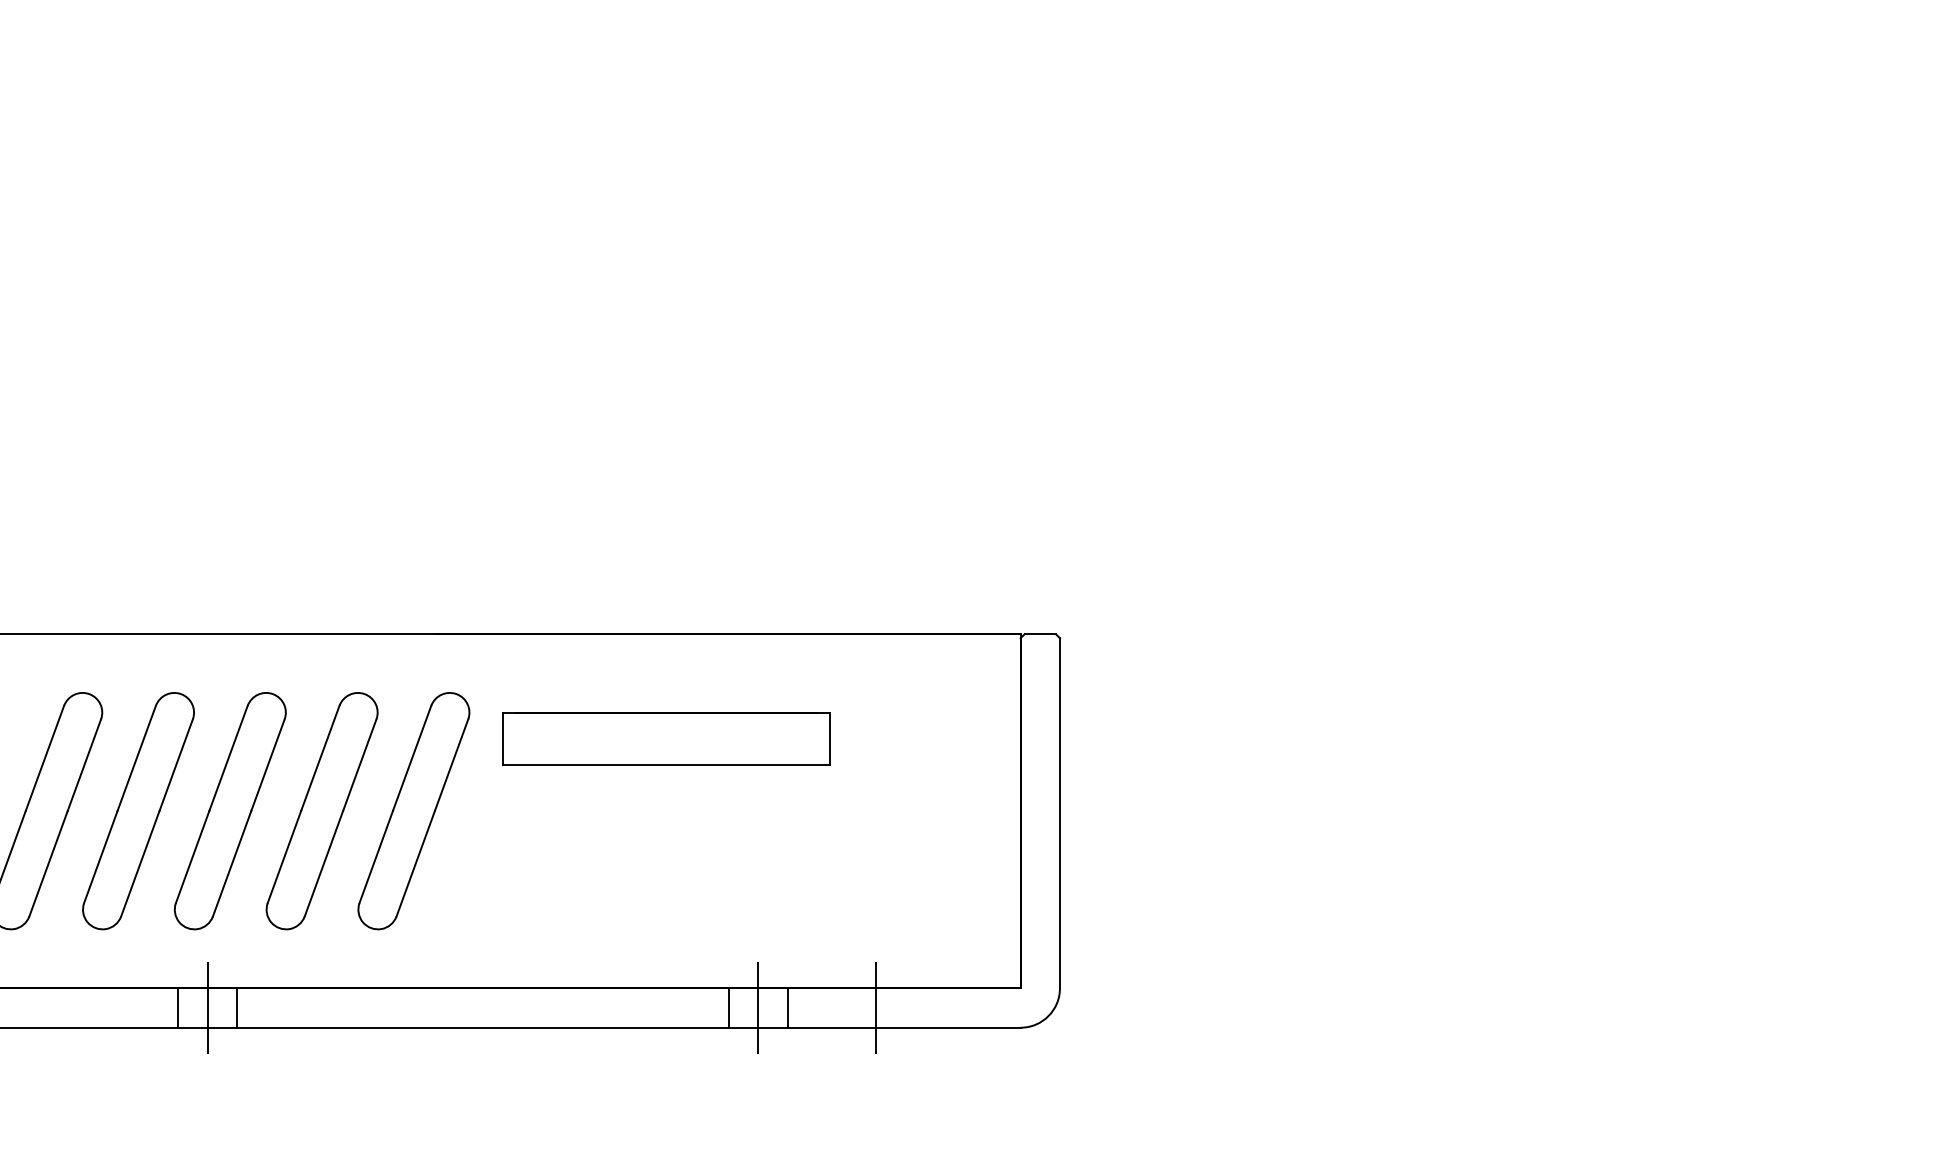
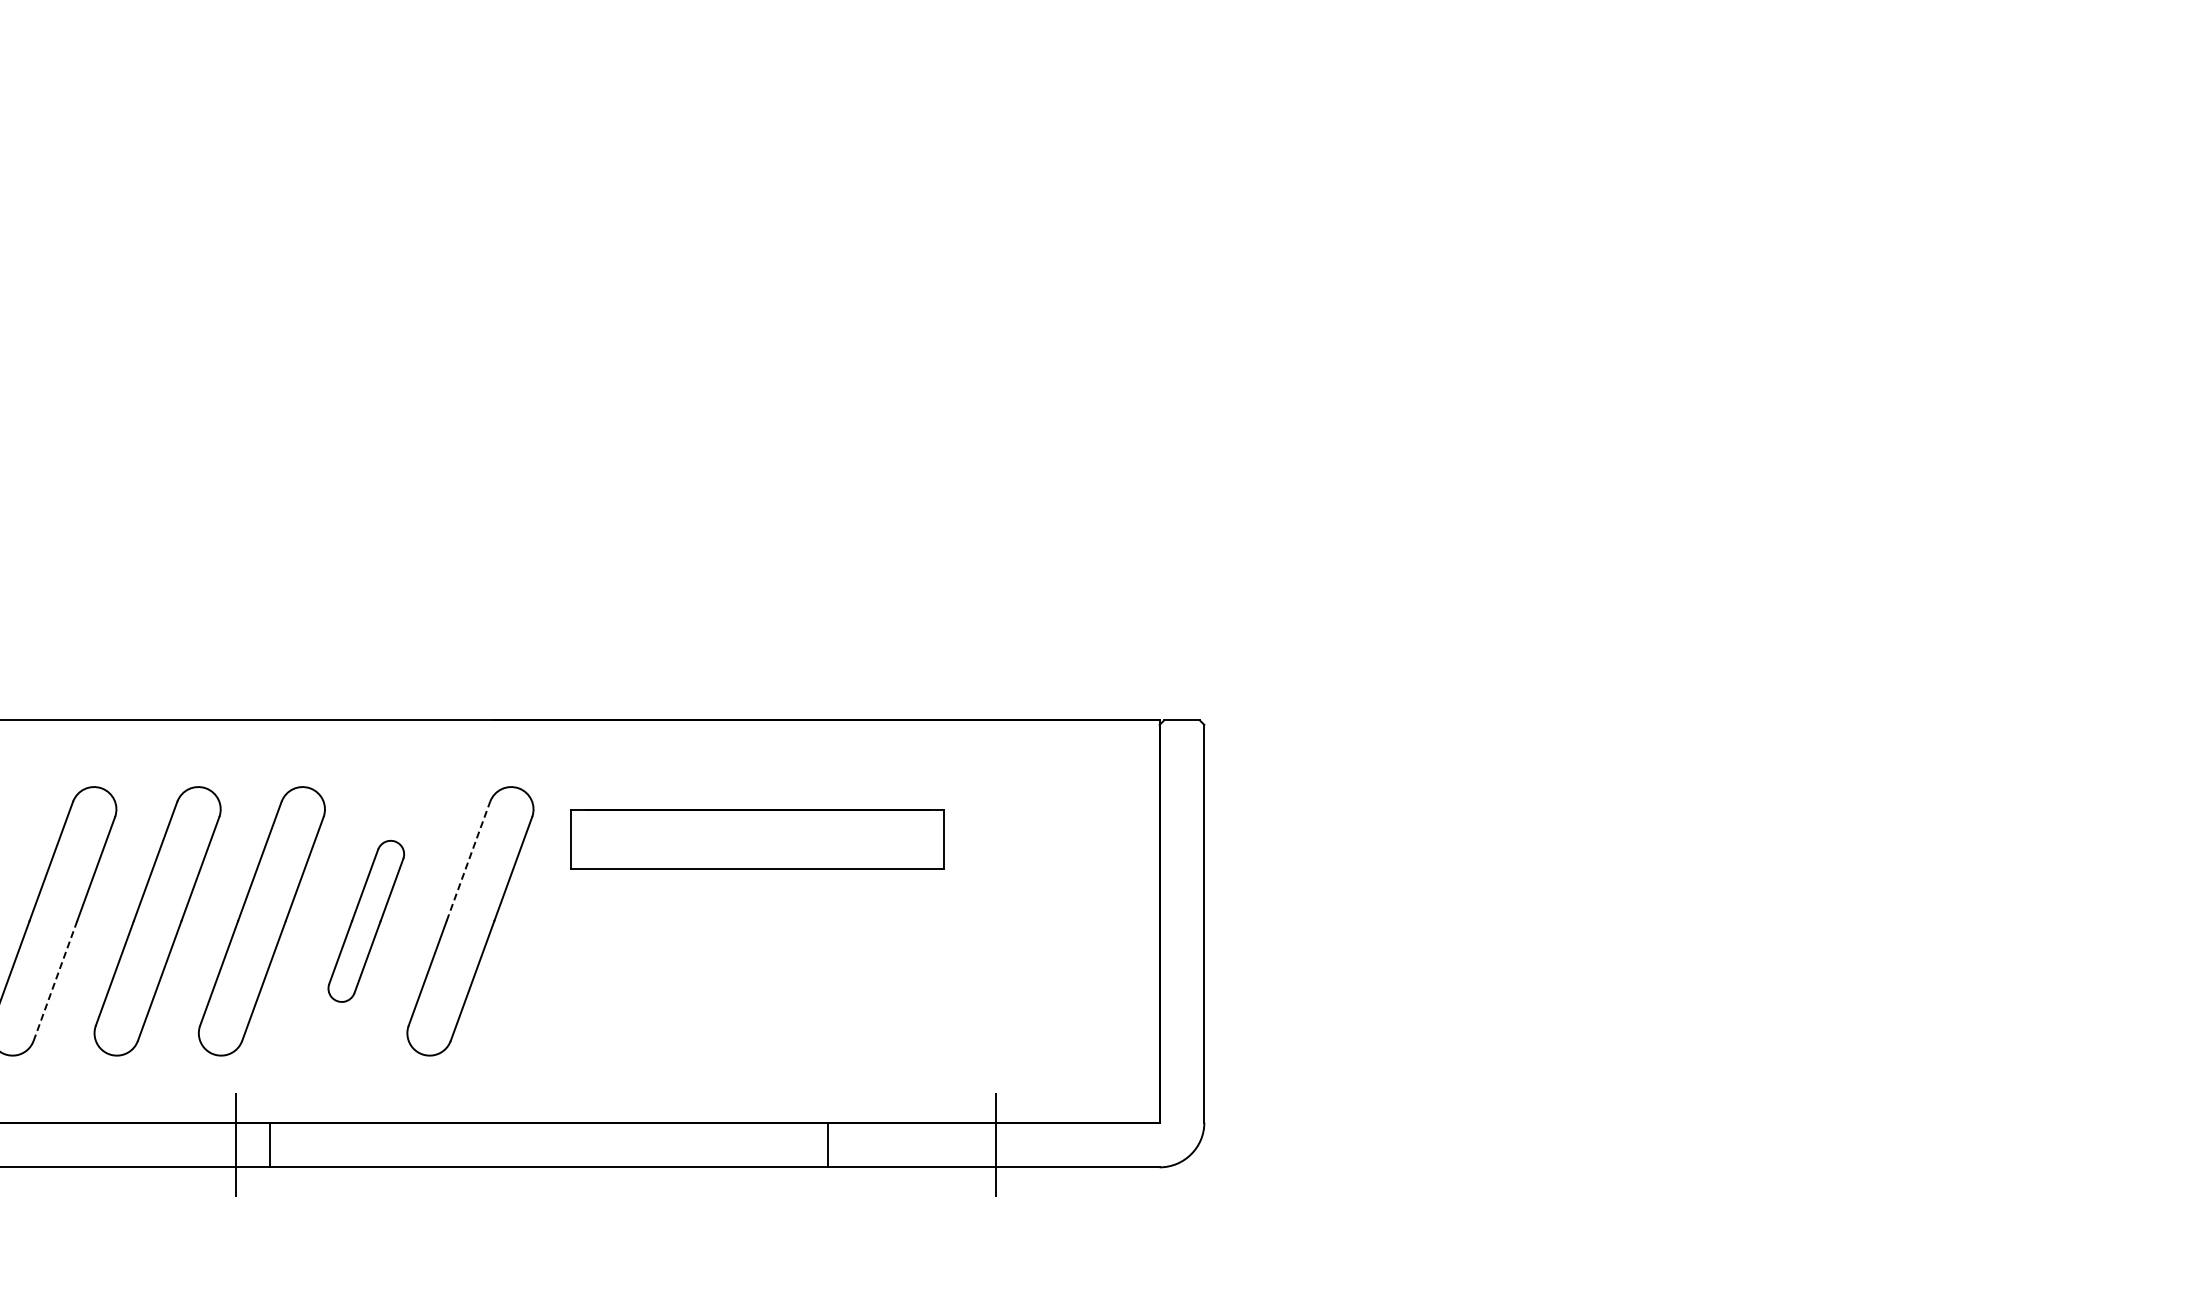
line: (412, 758) -> (468, 861), solid -> dashed
part: (322, 811) -> (366, 921), size x0.6
line: (48, 864) -> (55, 981), solid -> dashed
line: (178, 1007) -> (202, 1144), removed
line: (758, 1007) -> (861, 1144), removed
line: (788, 1007) -> (895, 1144), removed

